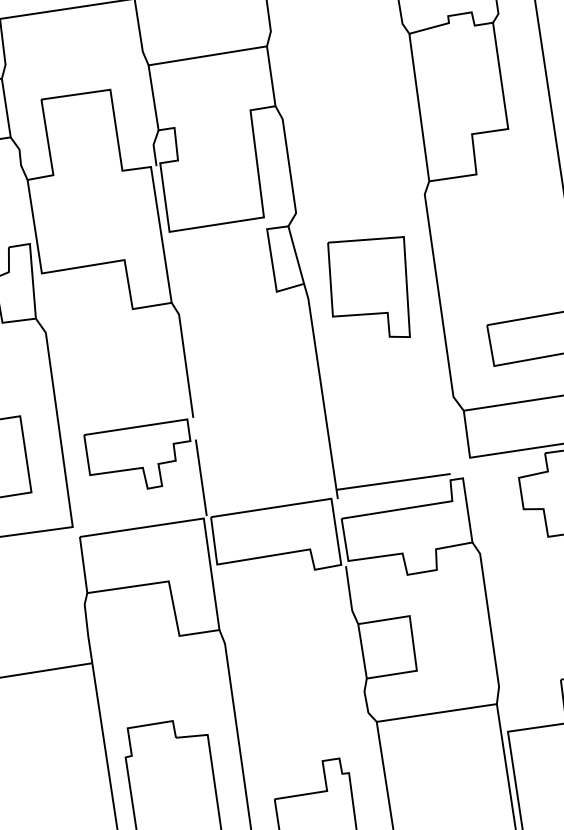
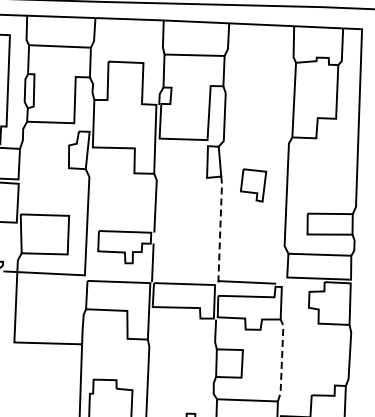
part: (370, 289) -> (253, 185), size x0.6
line: (322, 391) -> (220, 231), solid -> dashed
line: (489, 622) -> (281, 360), solid -> dashed

